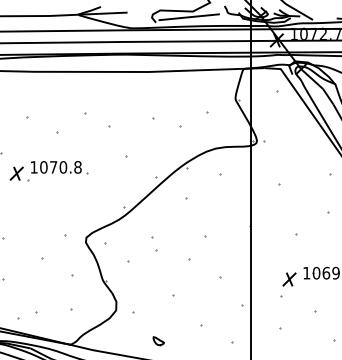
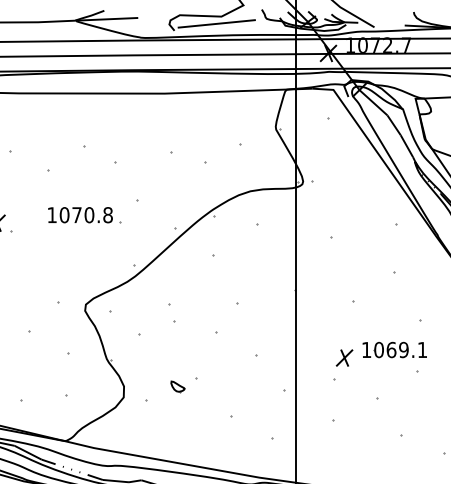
part: (59, 167) -> (84, 215), moved
part: (158, 341) -> (177, 386), moved

